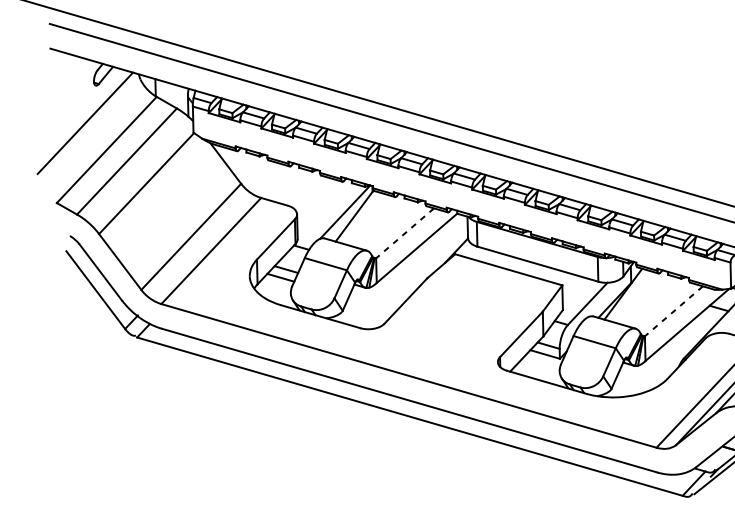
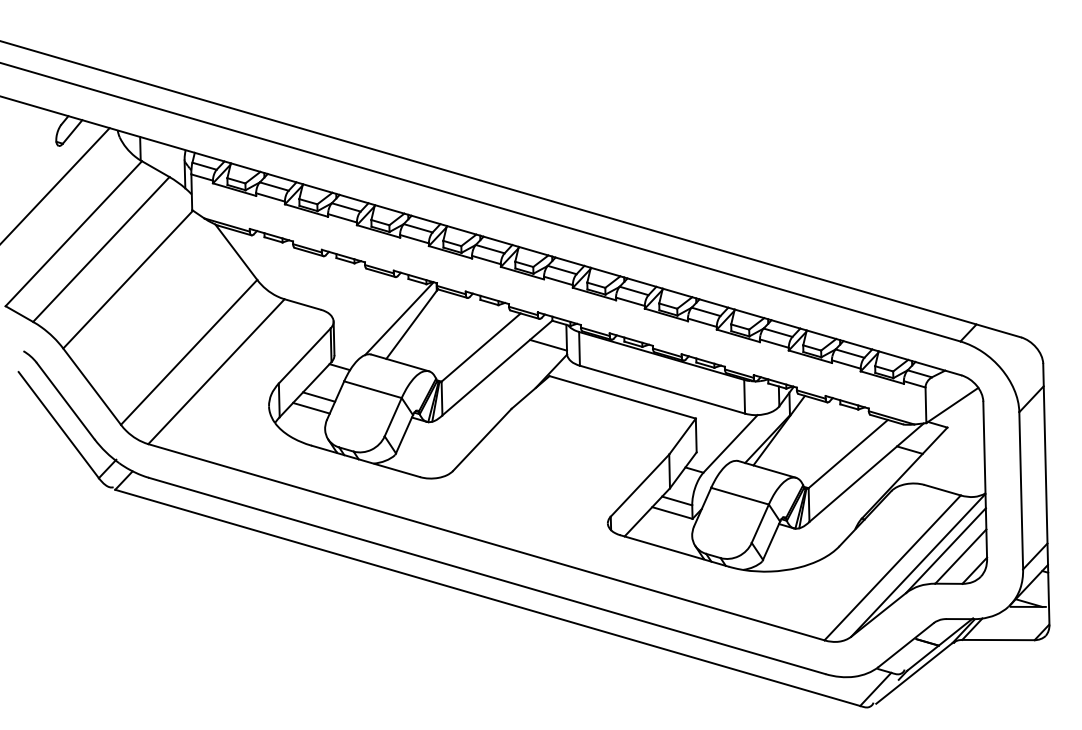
line: (454, 231) -> (548, 344), added
line: (404, 233) -> (480, 347), dashed -> solid
line: (673, 311) -> (847, 454), dashed -> solid

